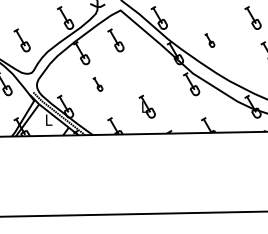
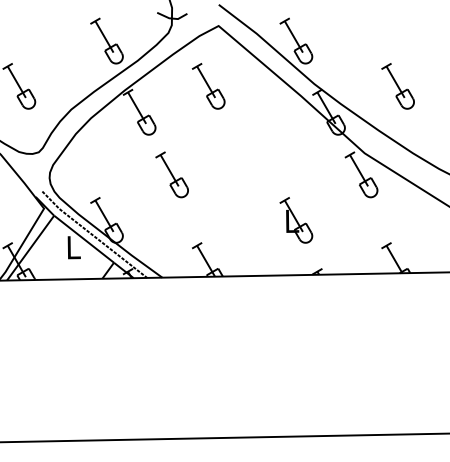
part: (209, 40) -> (398, 86), size x1.67
part: (97, 84) -> (171, 175), size x1.67
part: (146, 106) -> (295, 220), moved

